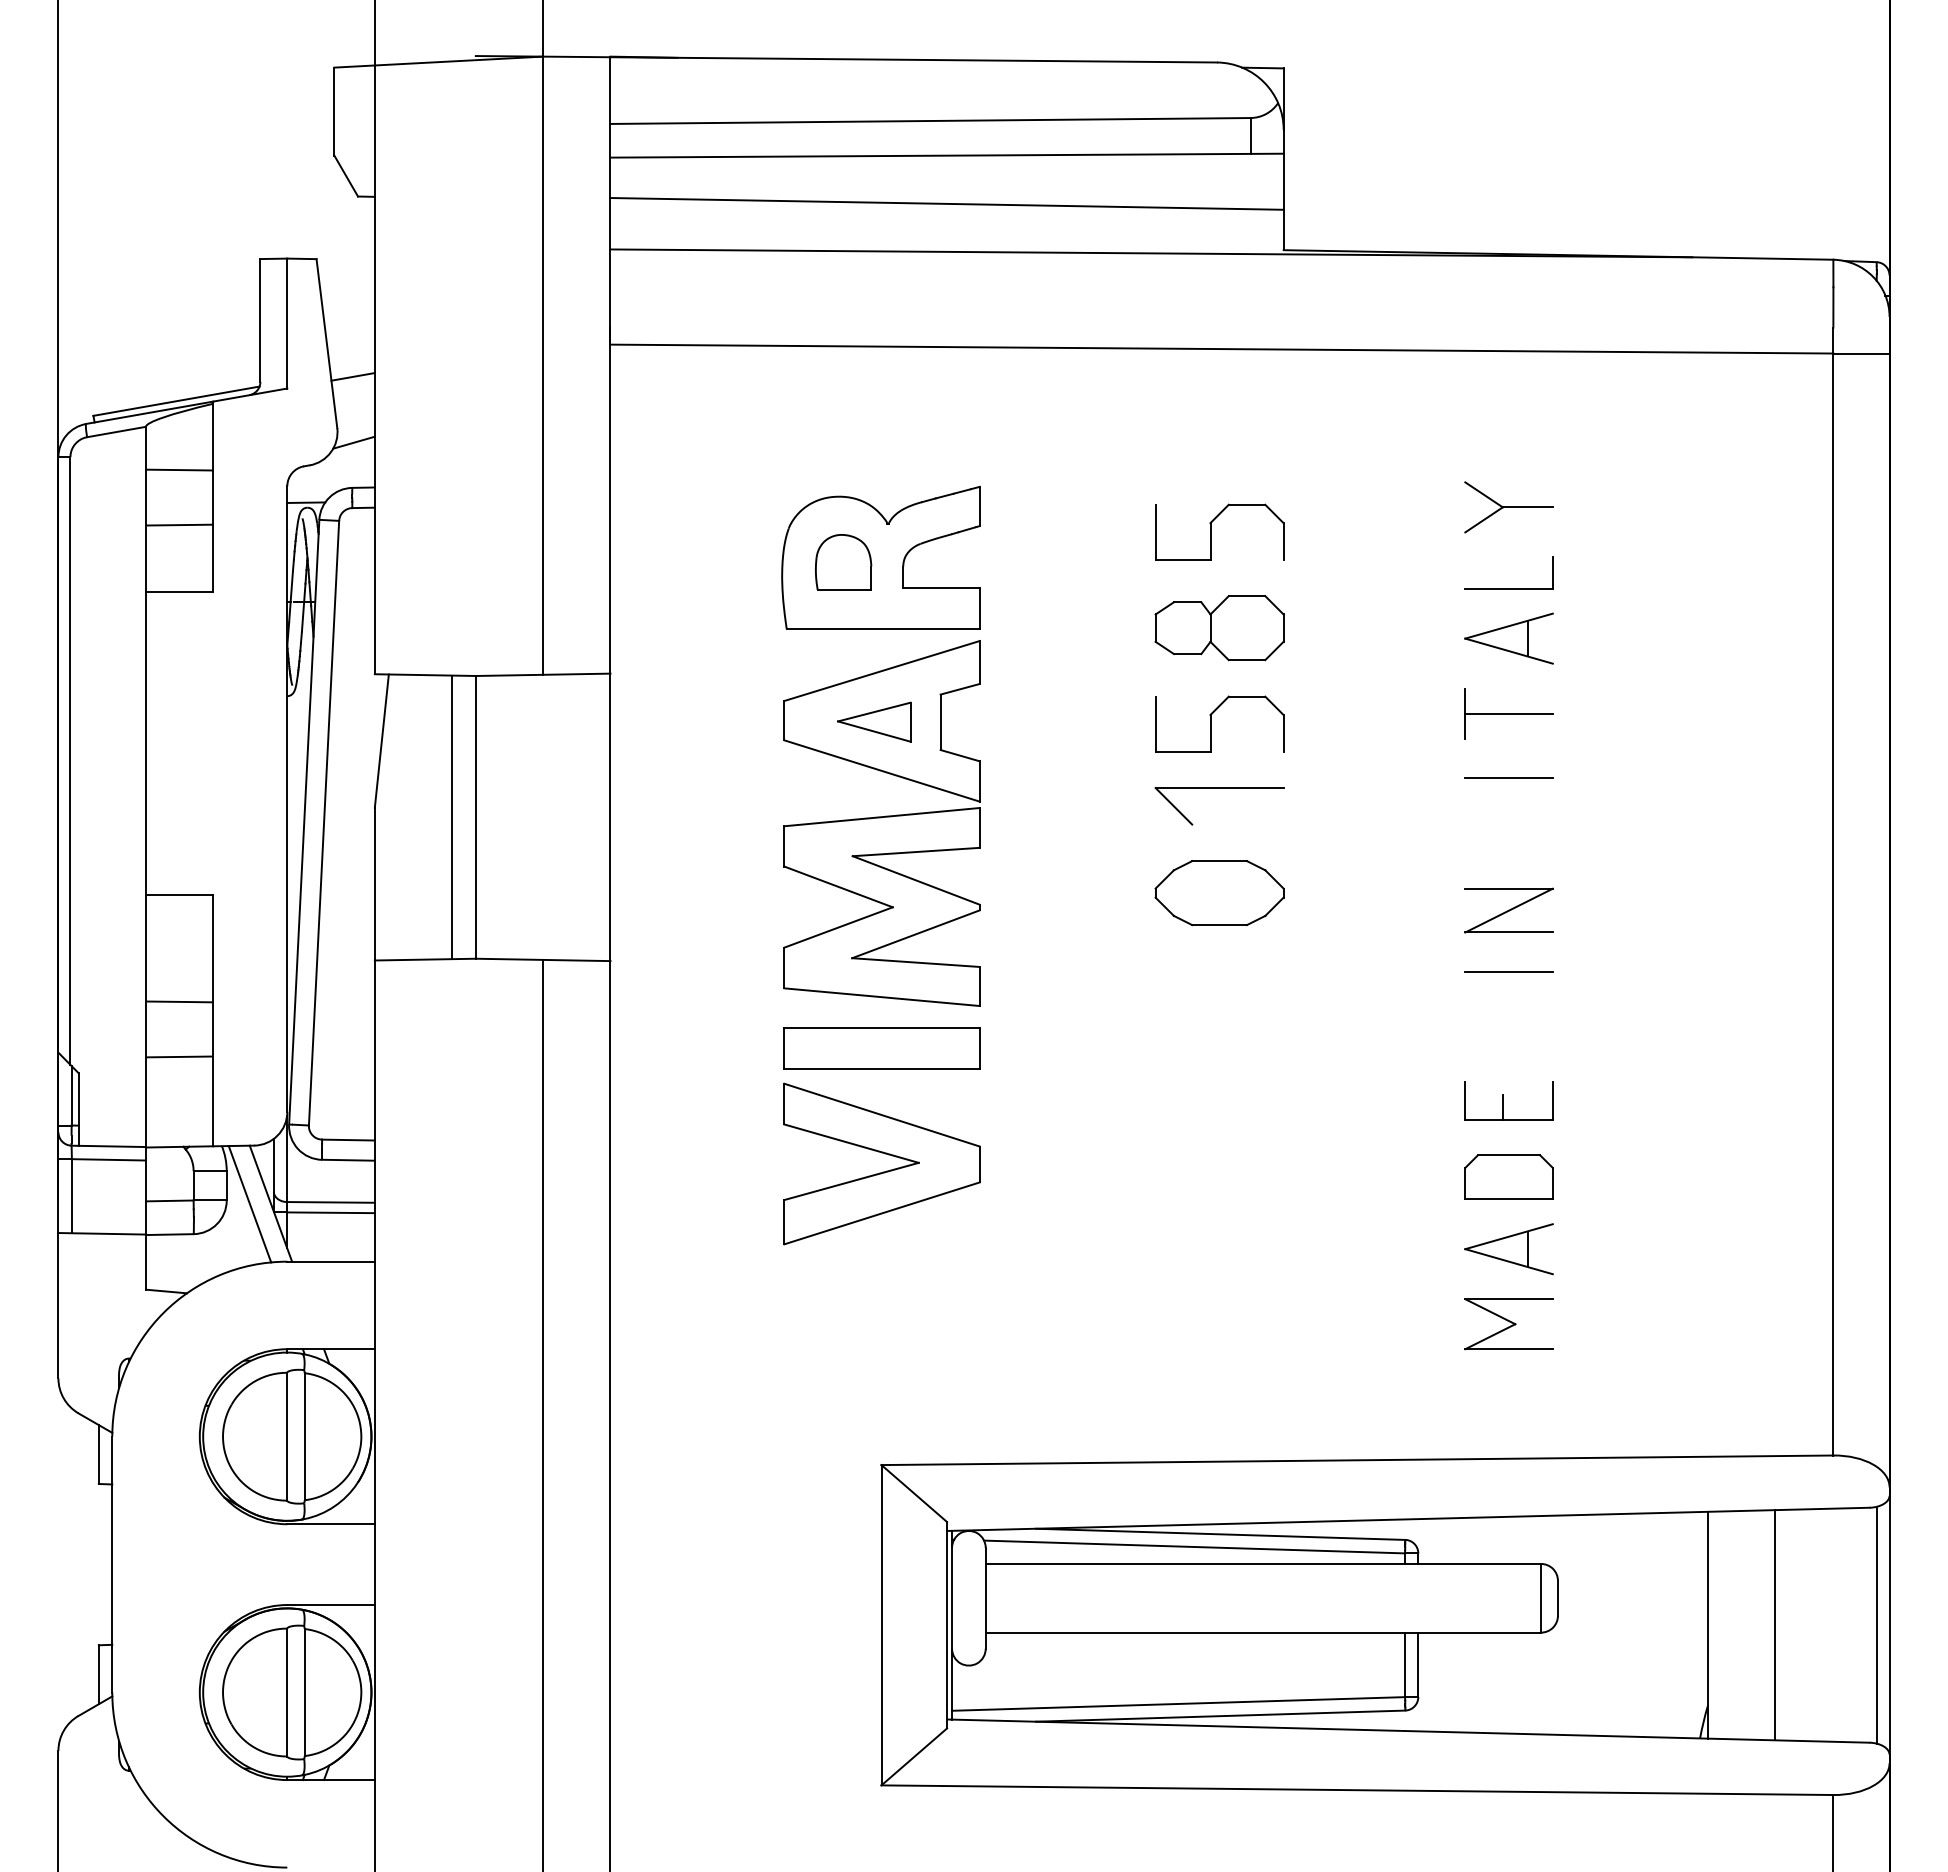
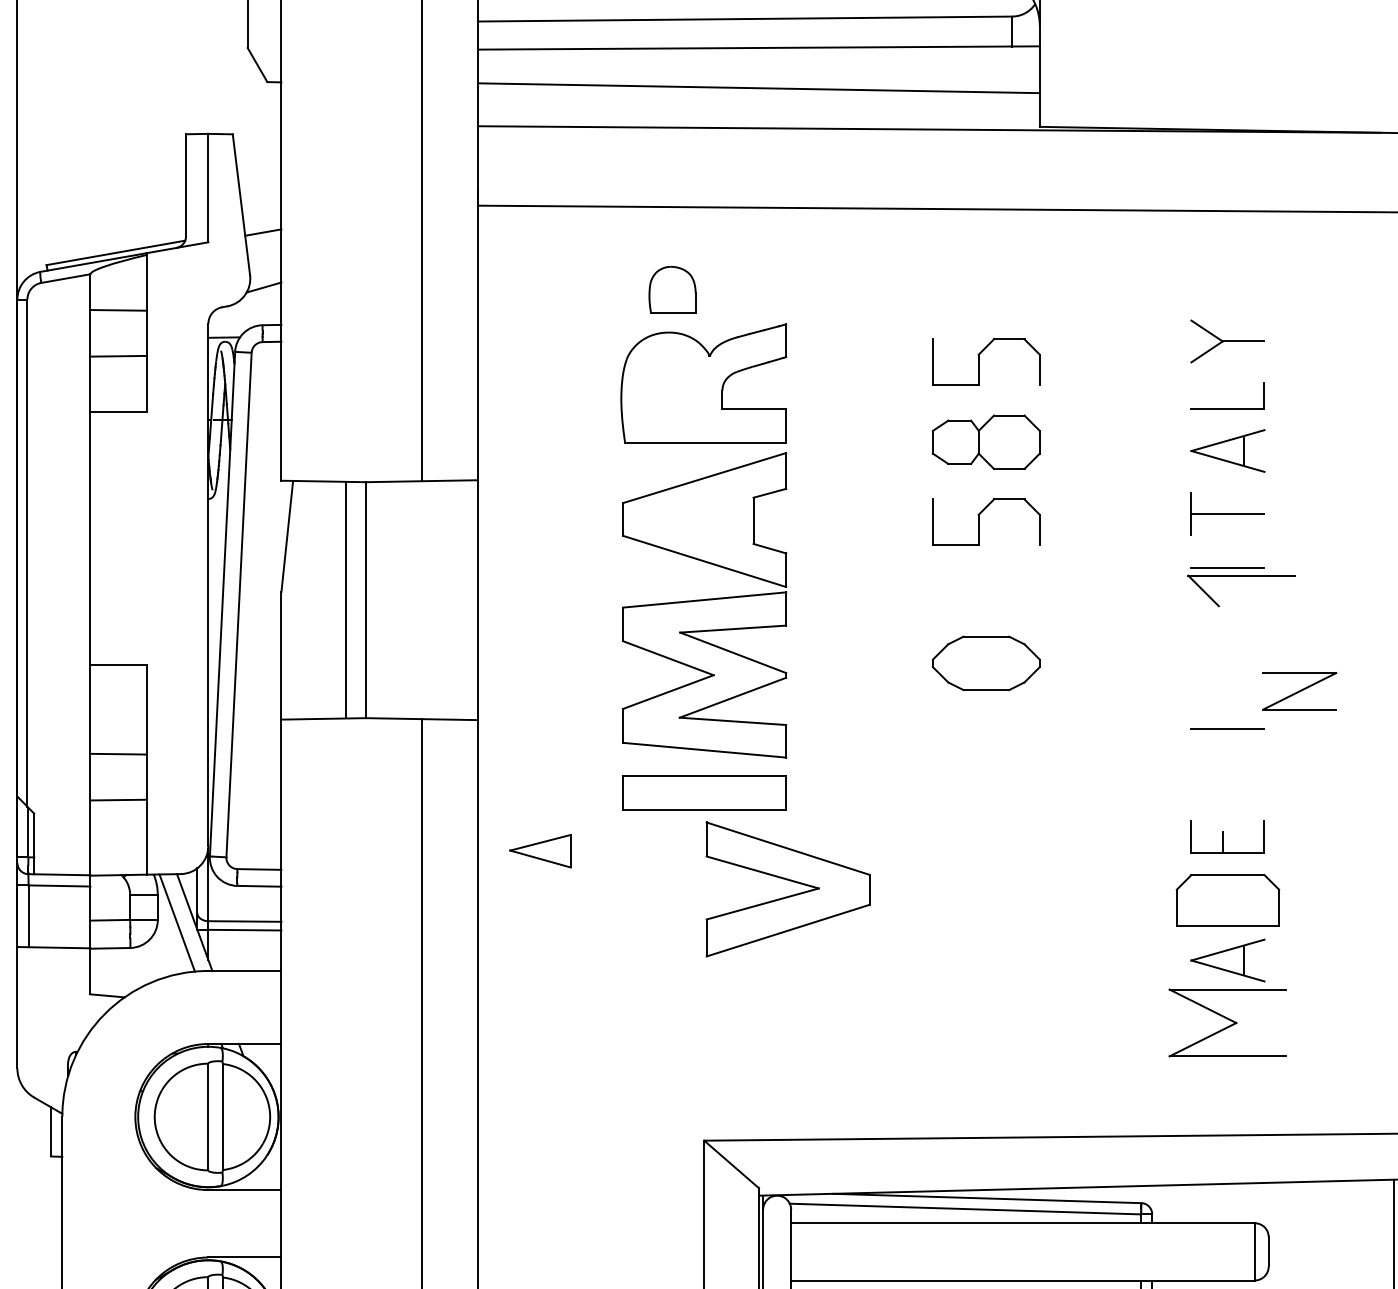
part: (843, 562) -> (672, 289), moved
part: (874, 721) -> (540, 850), moved
part: (1219, 788) -> (1241, 576), moved
part: (1508, 910) -> (1299, 691), moved
part: (883, 1171) -> (789, 895), moved
part: (1508, 1176) -> (1227, 899), size x1.4
part: (1508, 1324) -> (1227, 1023), size x1.6

